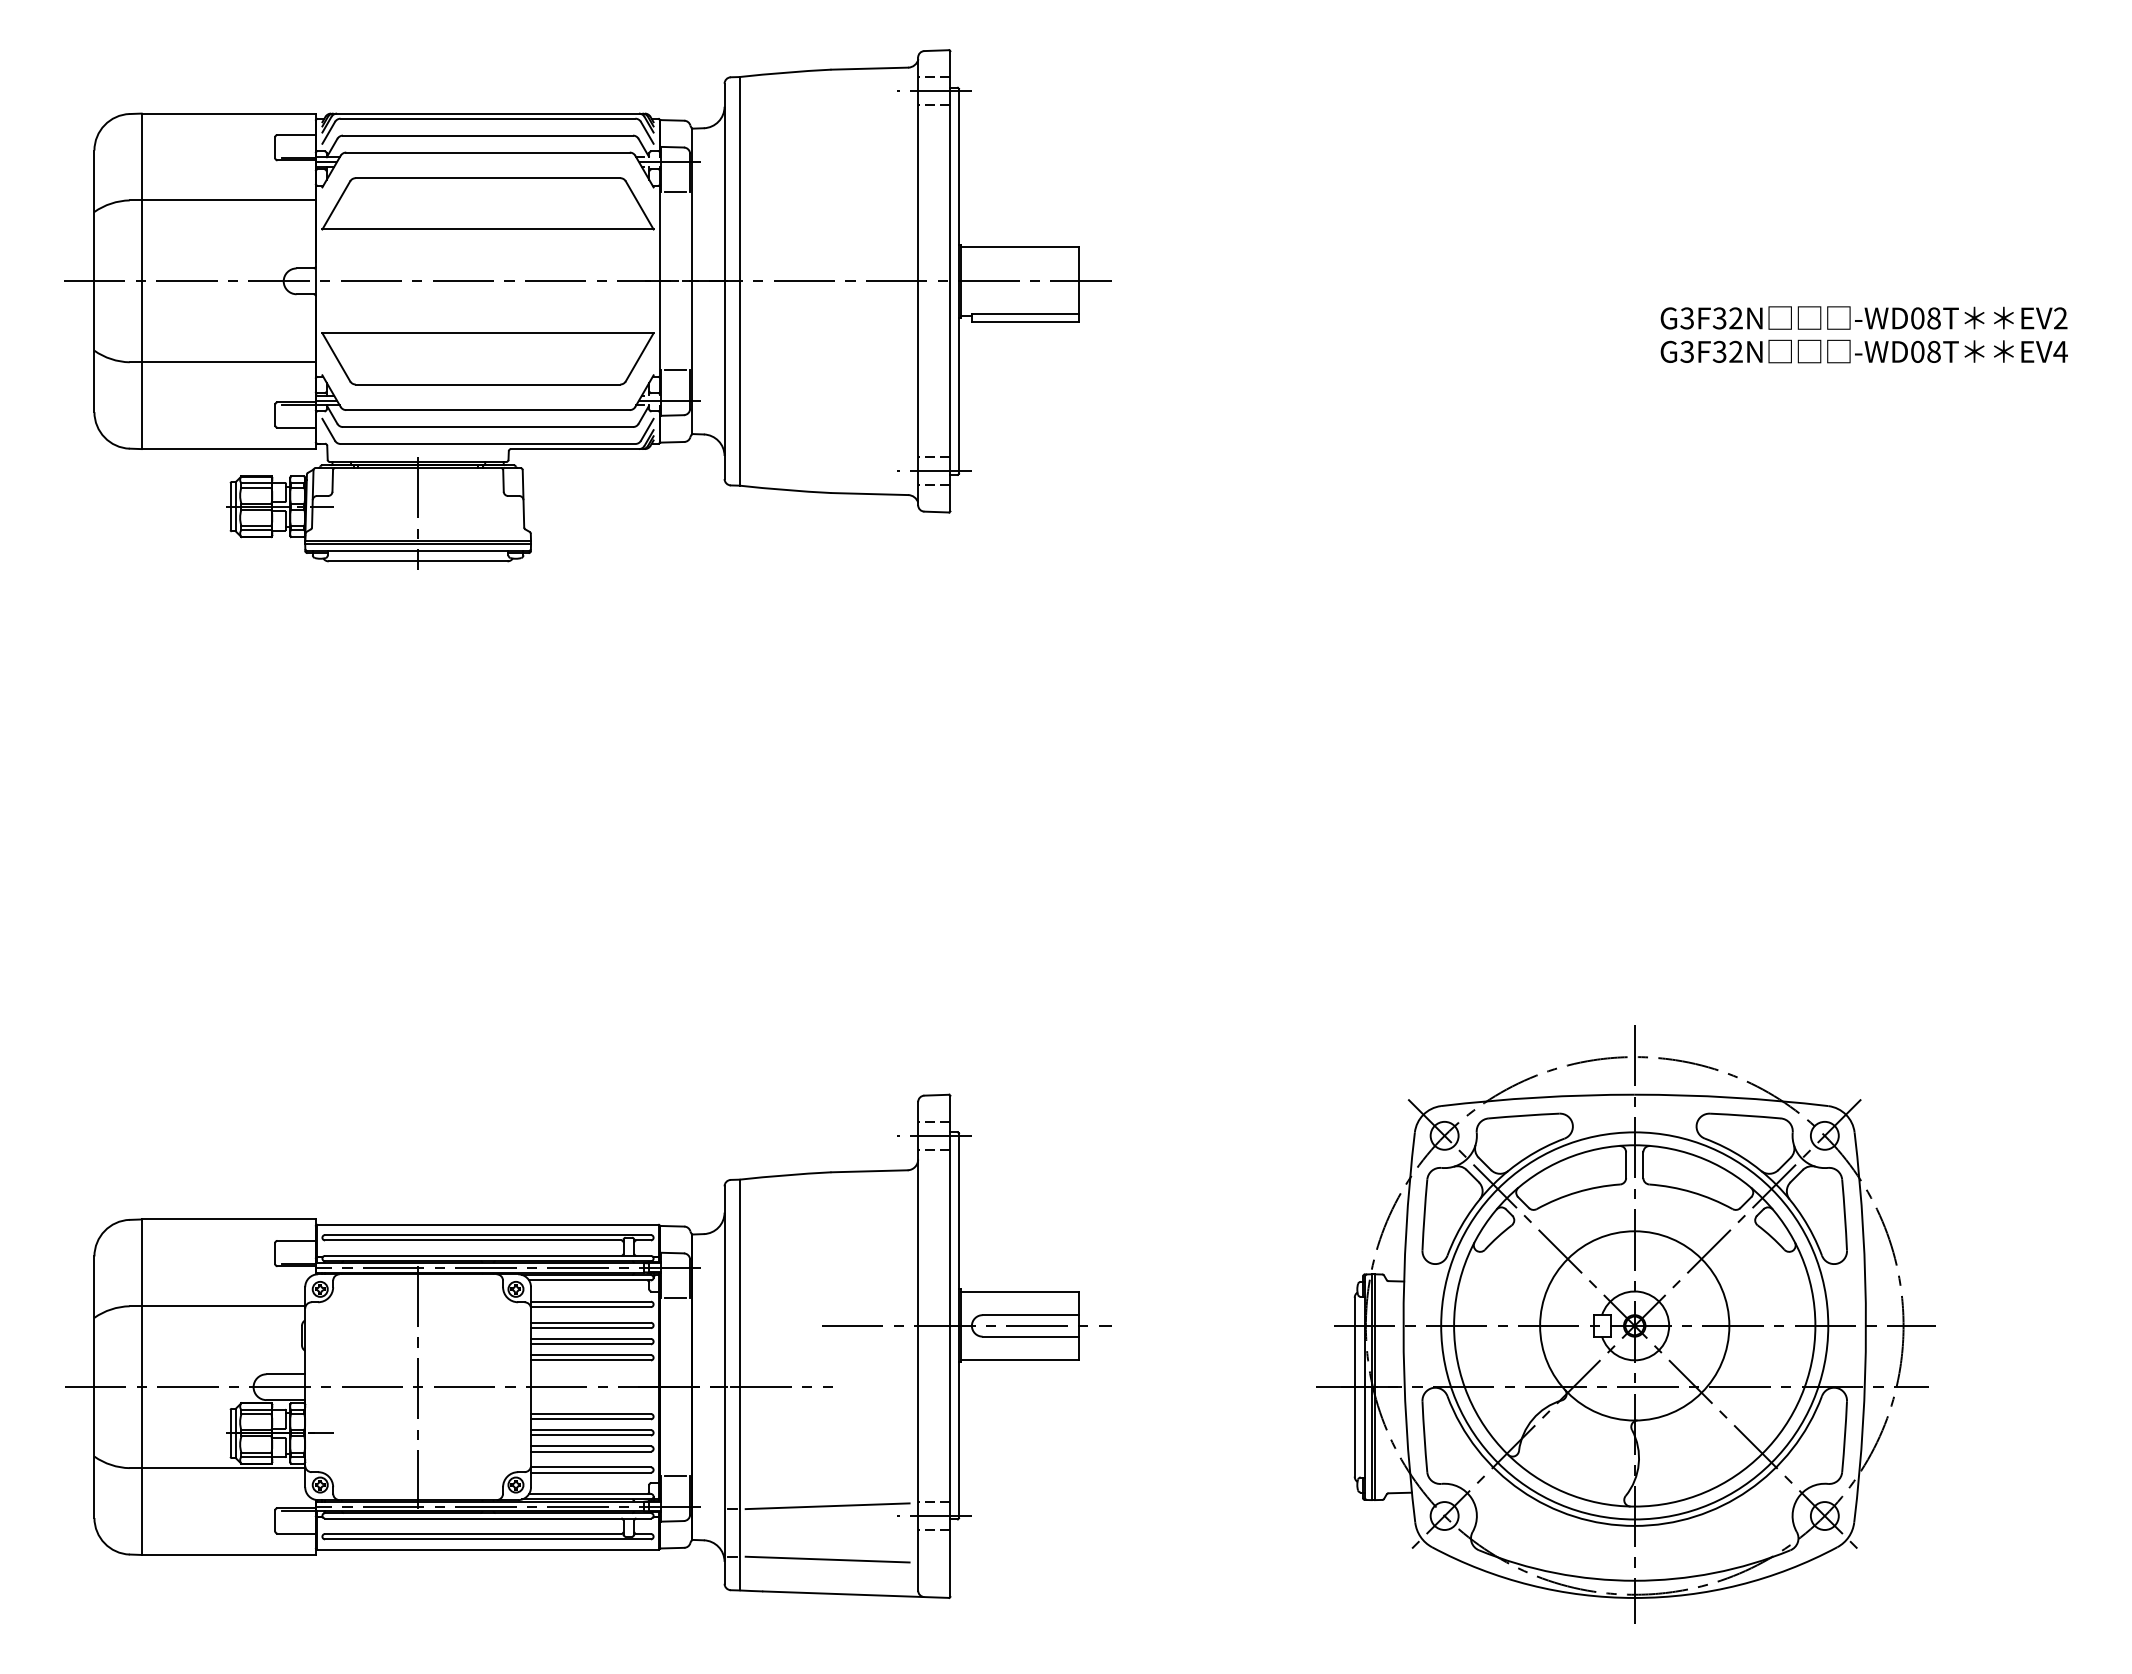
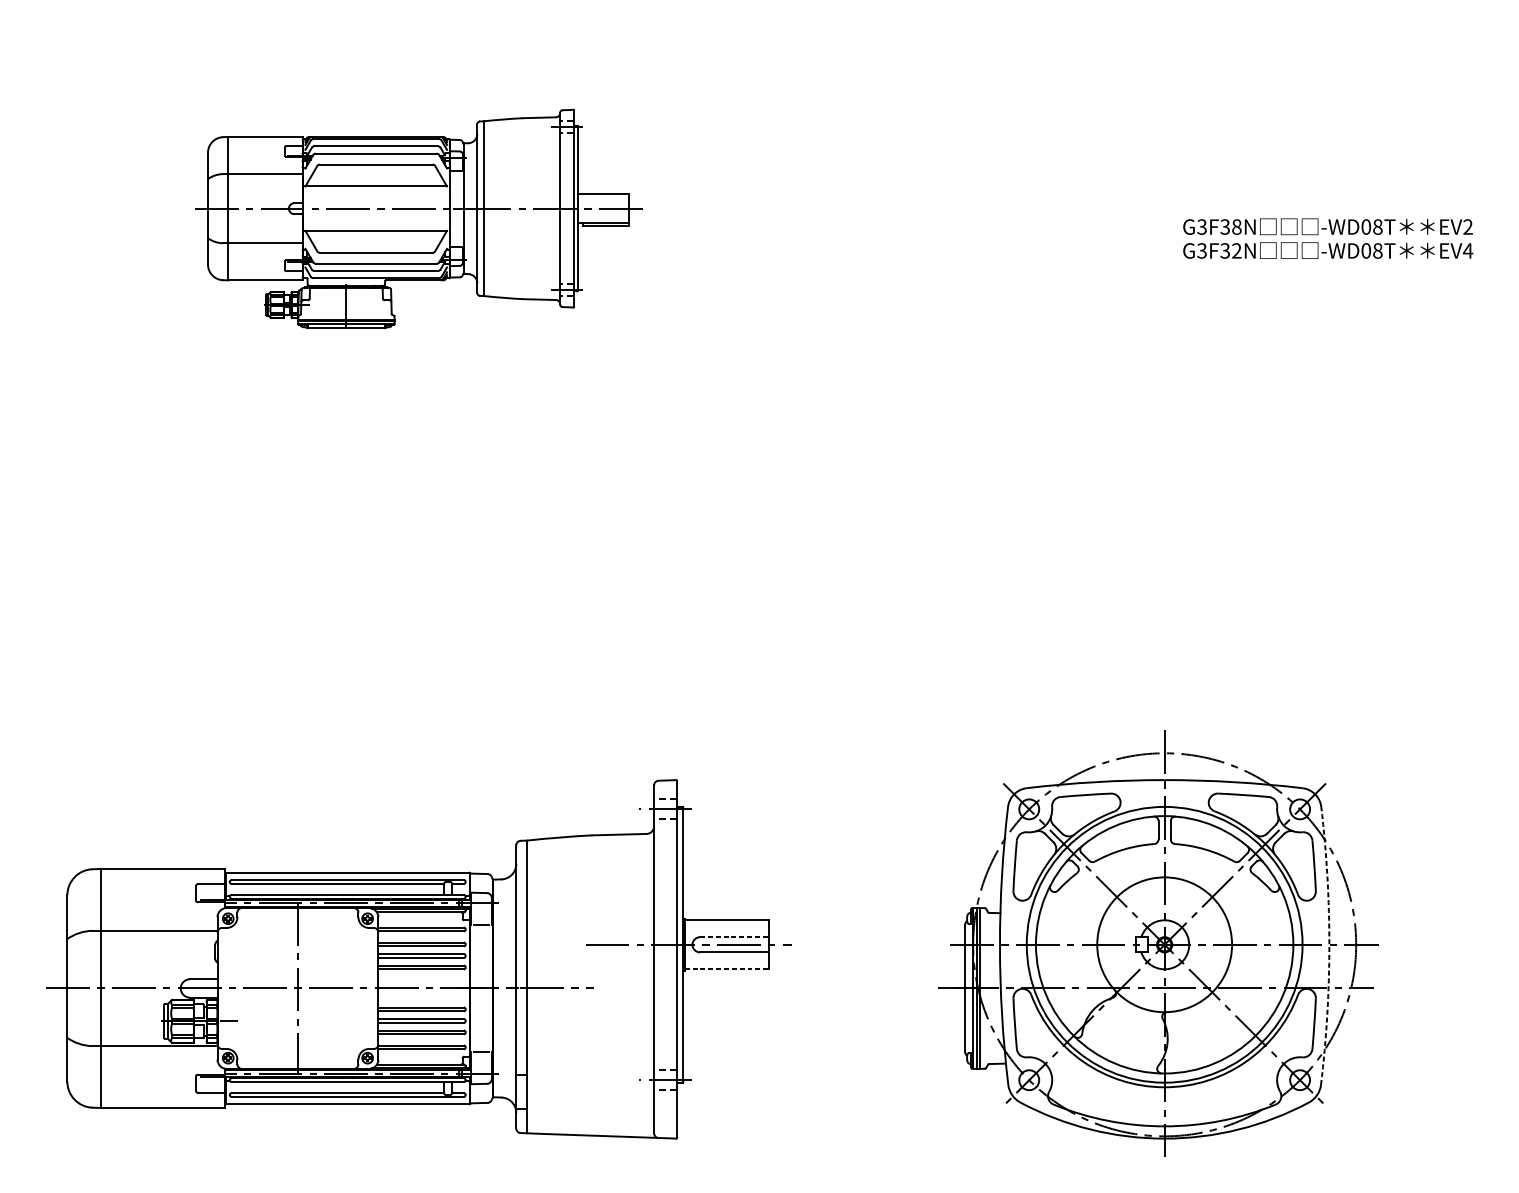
part: (587, 309) -> (418, 220), size x0.6
text: (1735, 318) -> (1236, 227), G3F32N -> G3F38N
line: (1031, 1315) -> (734, 937), solid -> dashed
arc: (1865, 1327) -> (1329, 945), solid -> dashed
line: (1020, 1360) -> (727, 969), solid -> dashed
line: (827, 1506) -> (589, 1073), removed
line: (827, 1559) -> (589, 1111), removed

